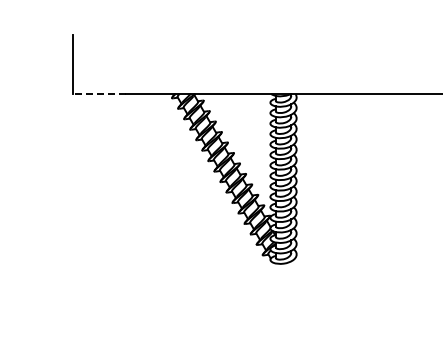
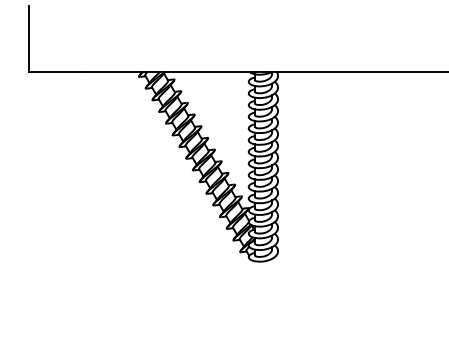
line: (99, 93) -> (58, 71), dashed -> solid

